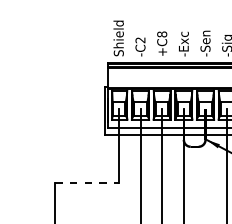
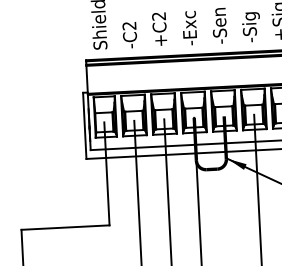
text: (162, 34) -> (159, 16), +C8 -> +C2
line: (87, 183) -> (66, 227), dashed -> solid

